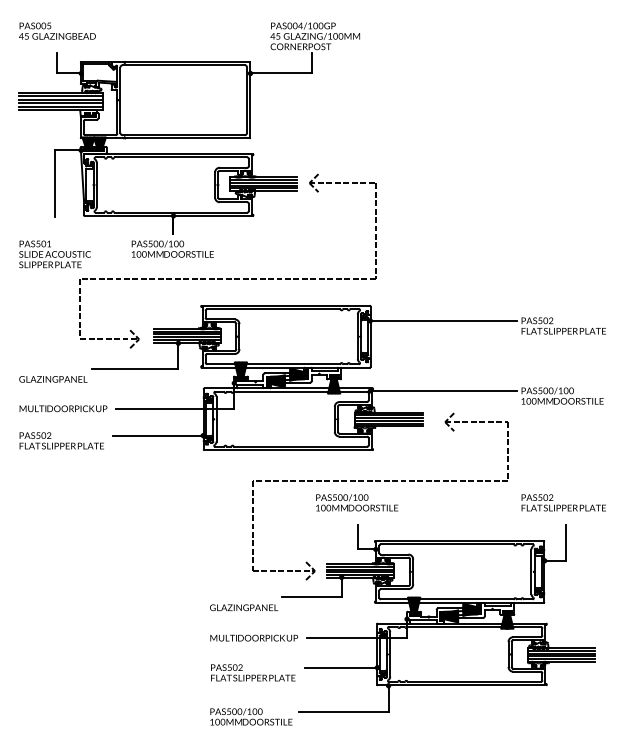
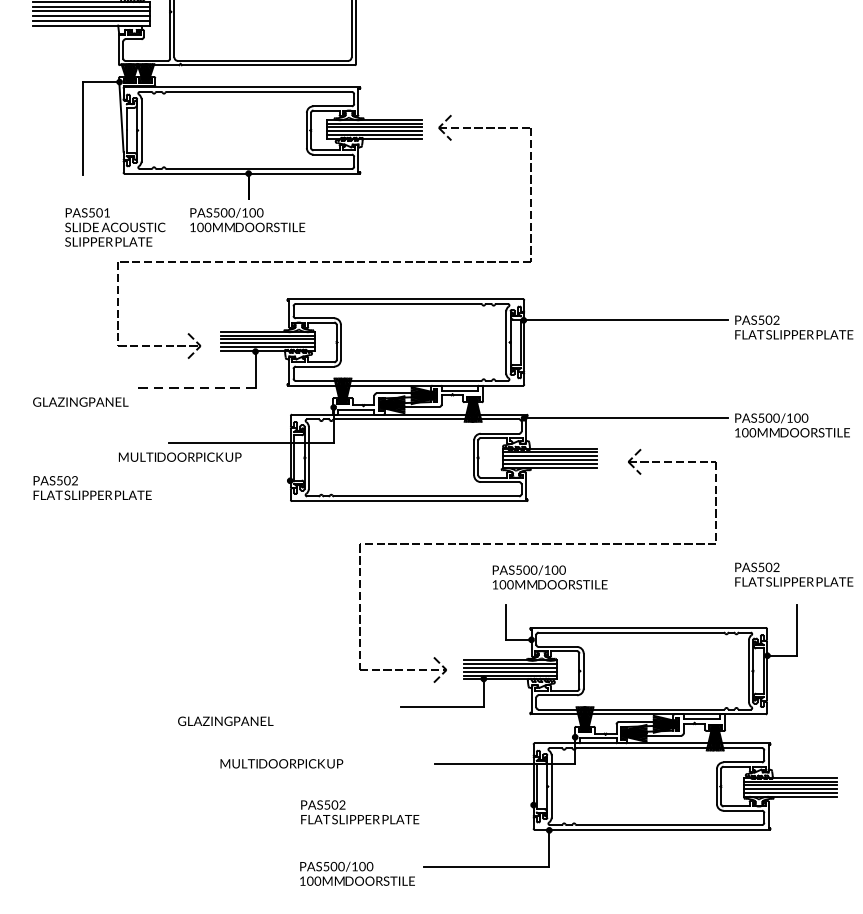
text: (54, 254) -> (114, 227), moved
line: (134, 369) -> (194, 388), solid -> dashed
text: (63, 408) -> (180, 456), moved
line: (158, 435) -> (227, 480), removed
text: (357, 502) -> (550, 576), moved
text: (244, 607) -> (226, 720), moved
text: (253, 637) -> (280, 762), moved
line: (340, 667) -> (482, 804), removed

